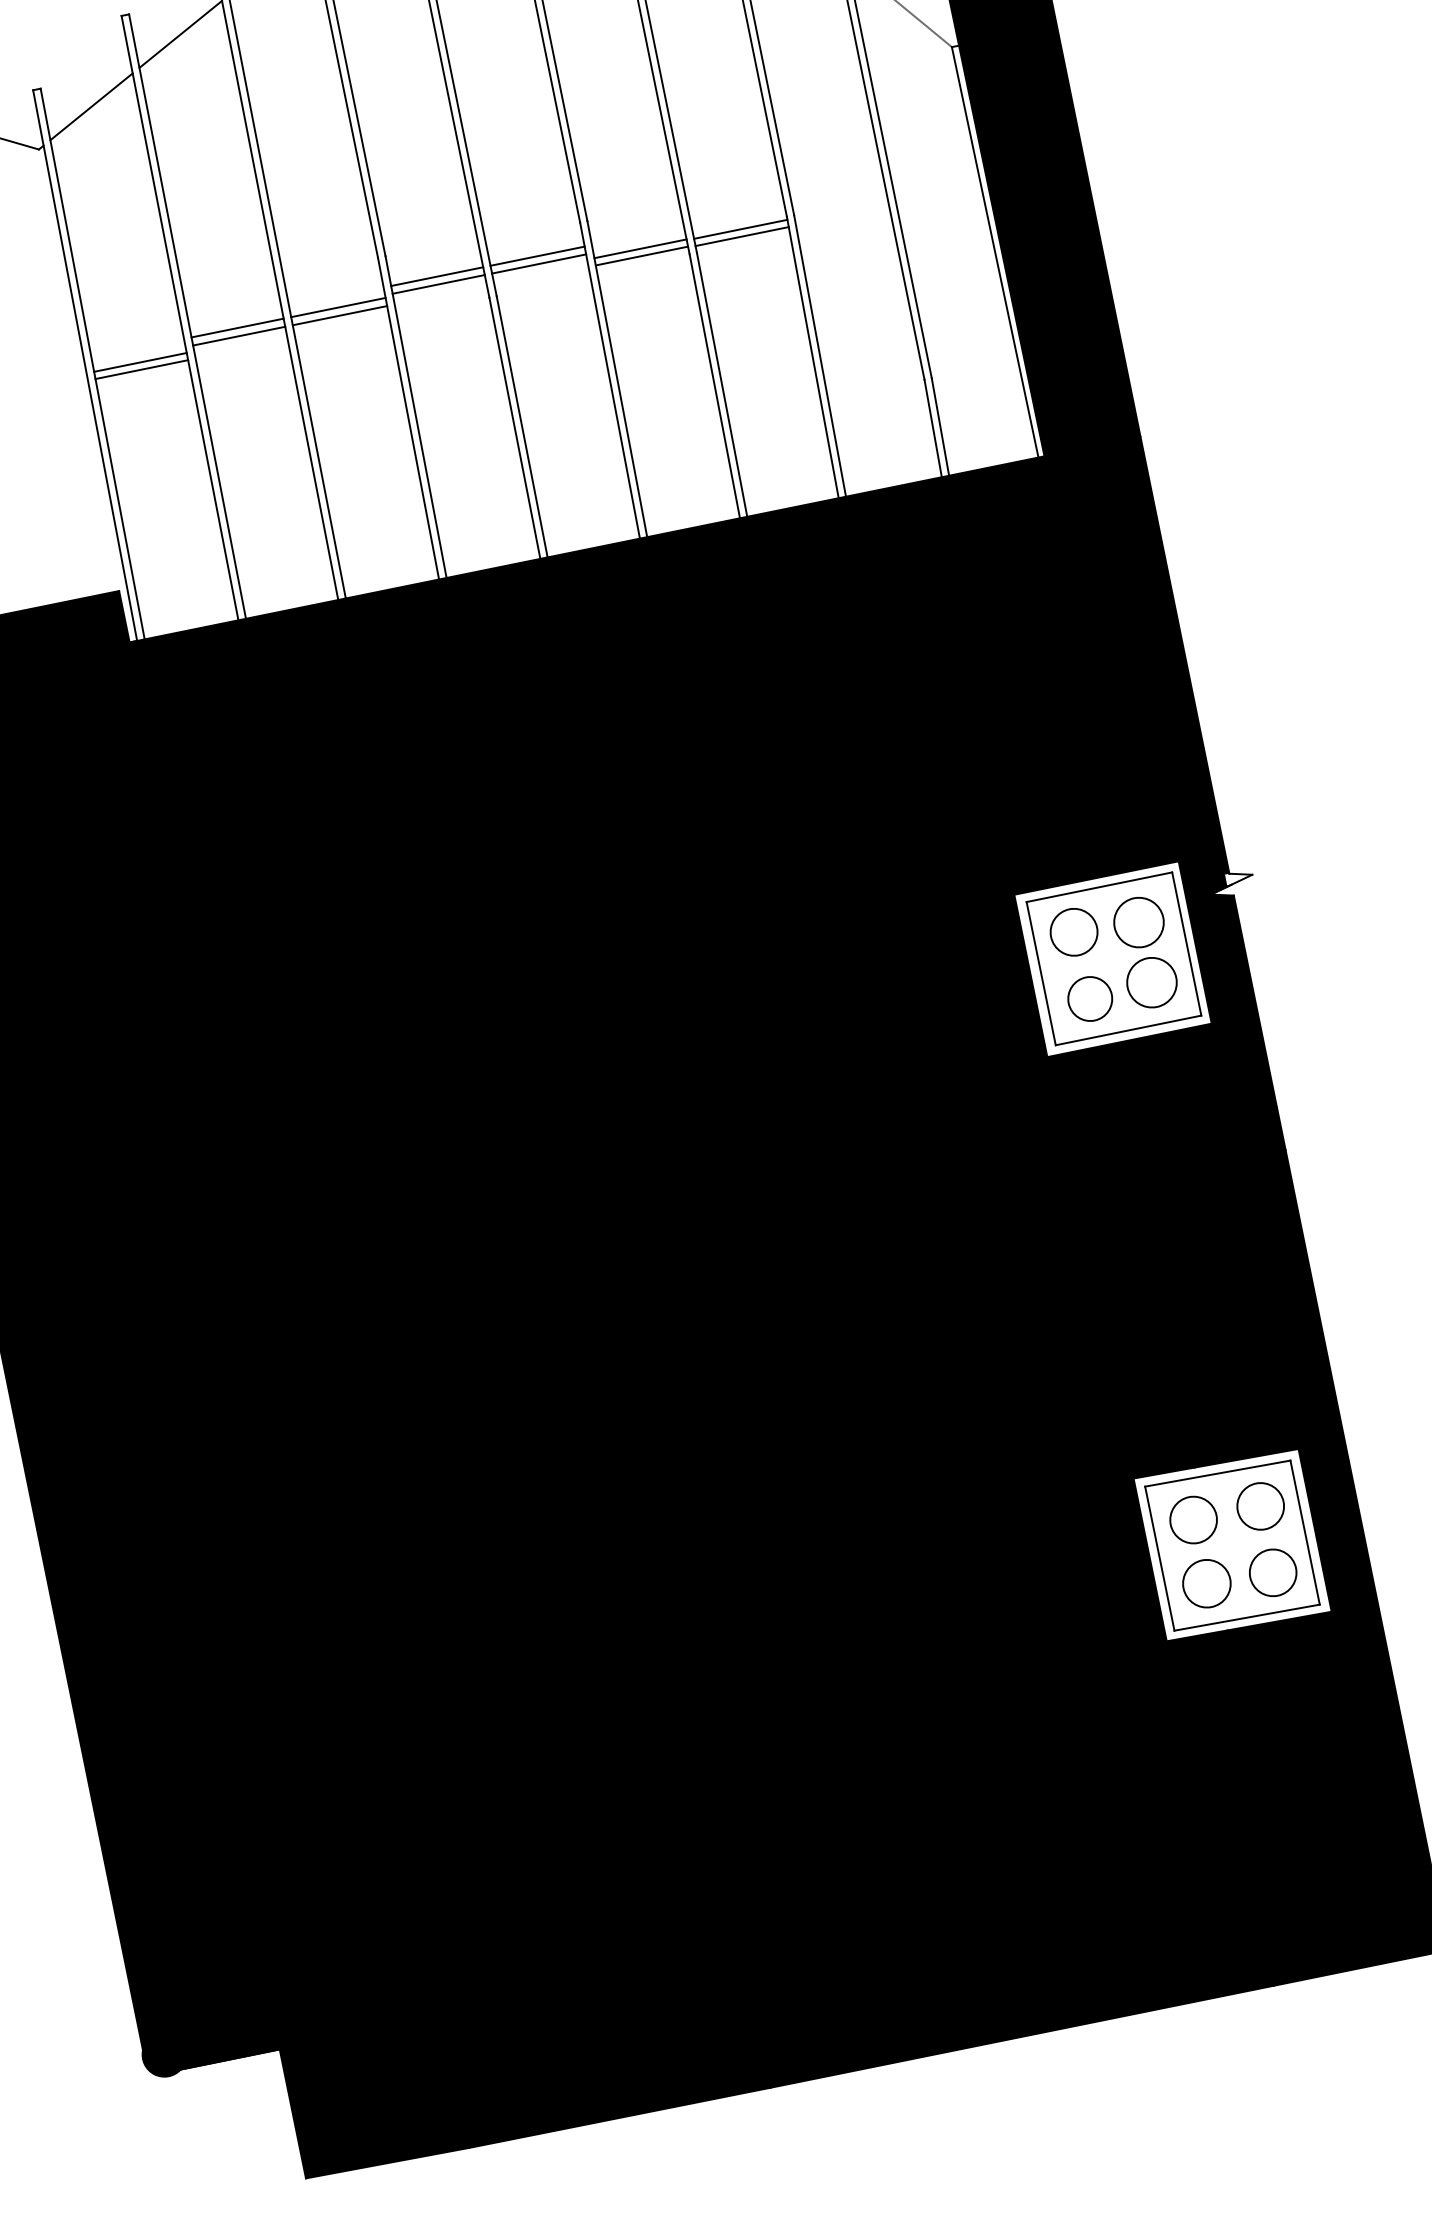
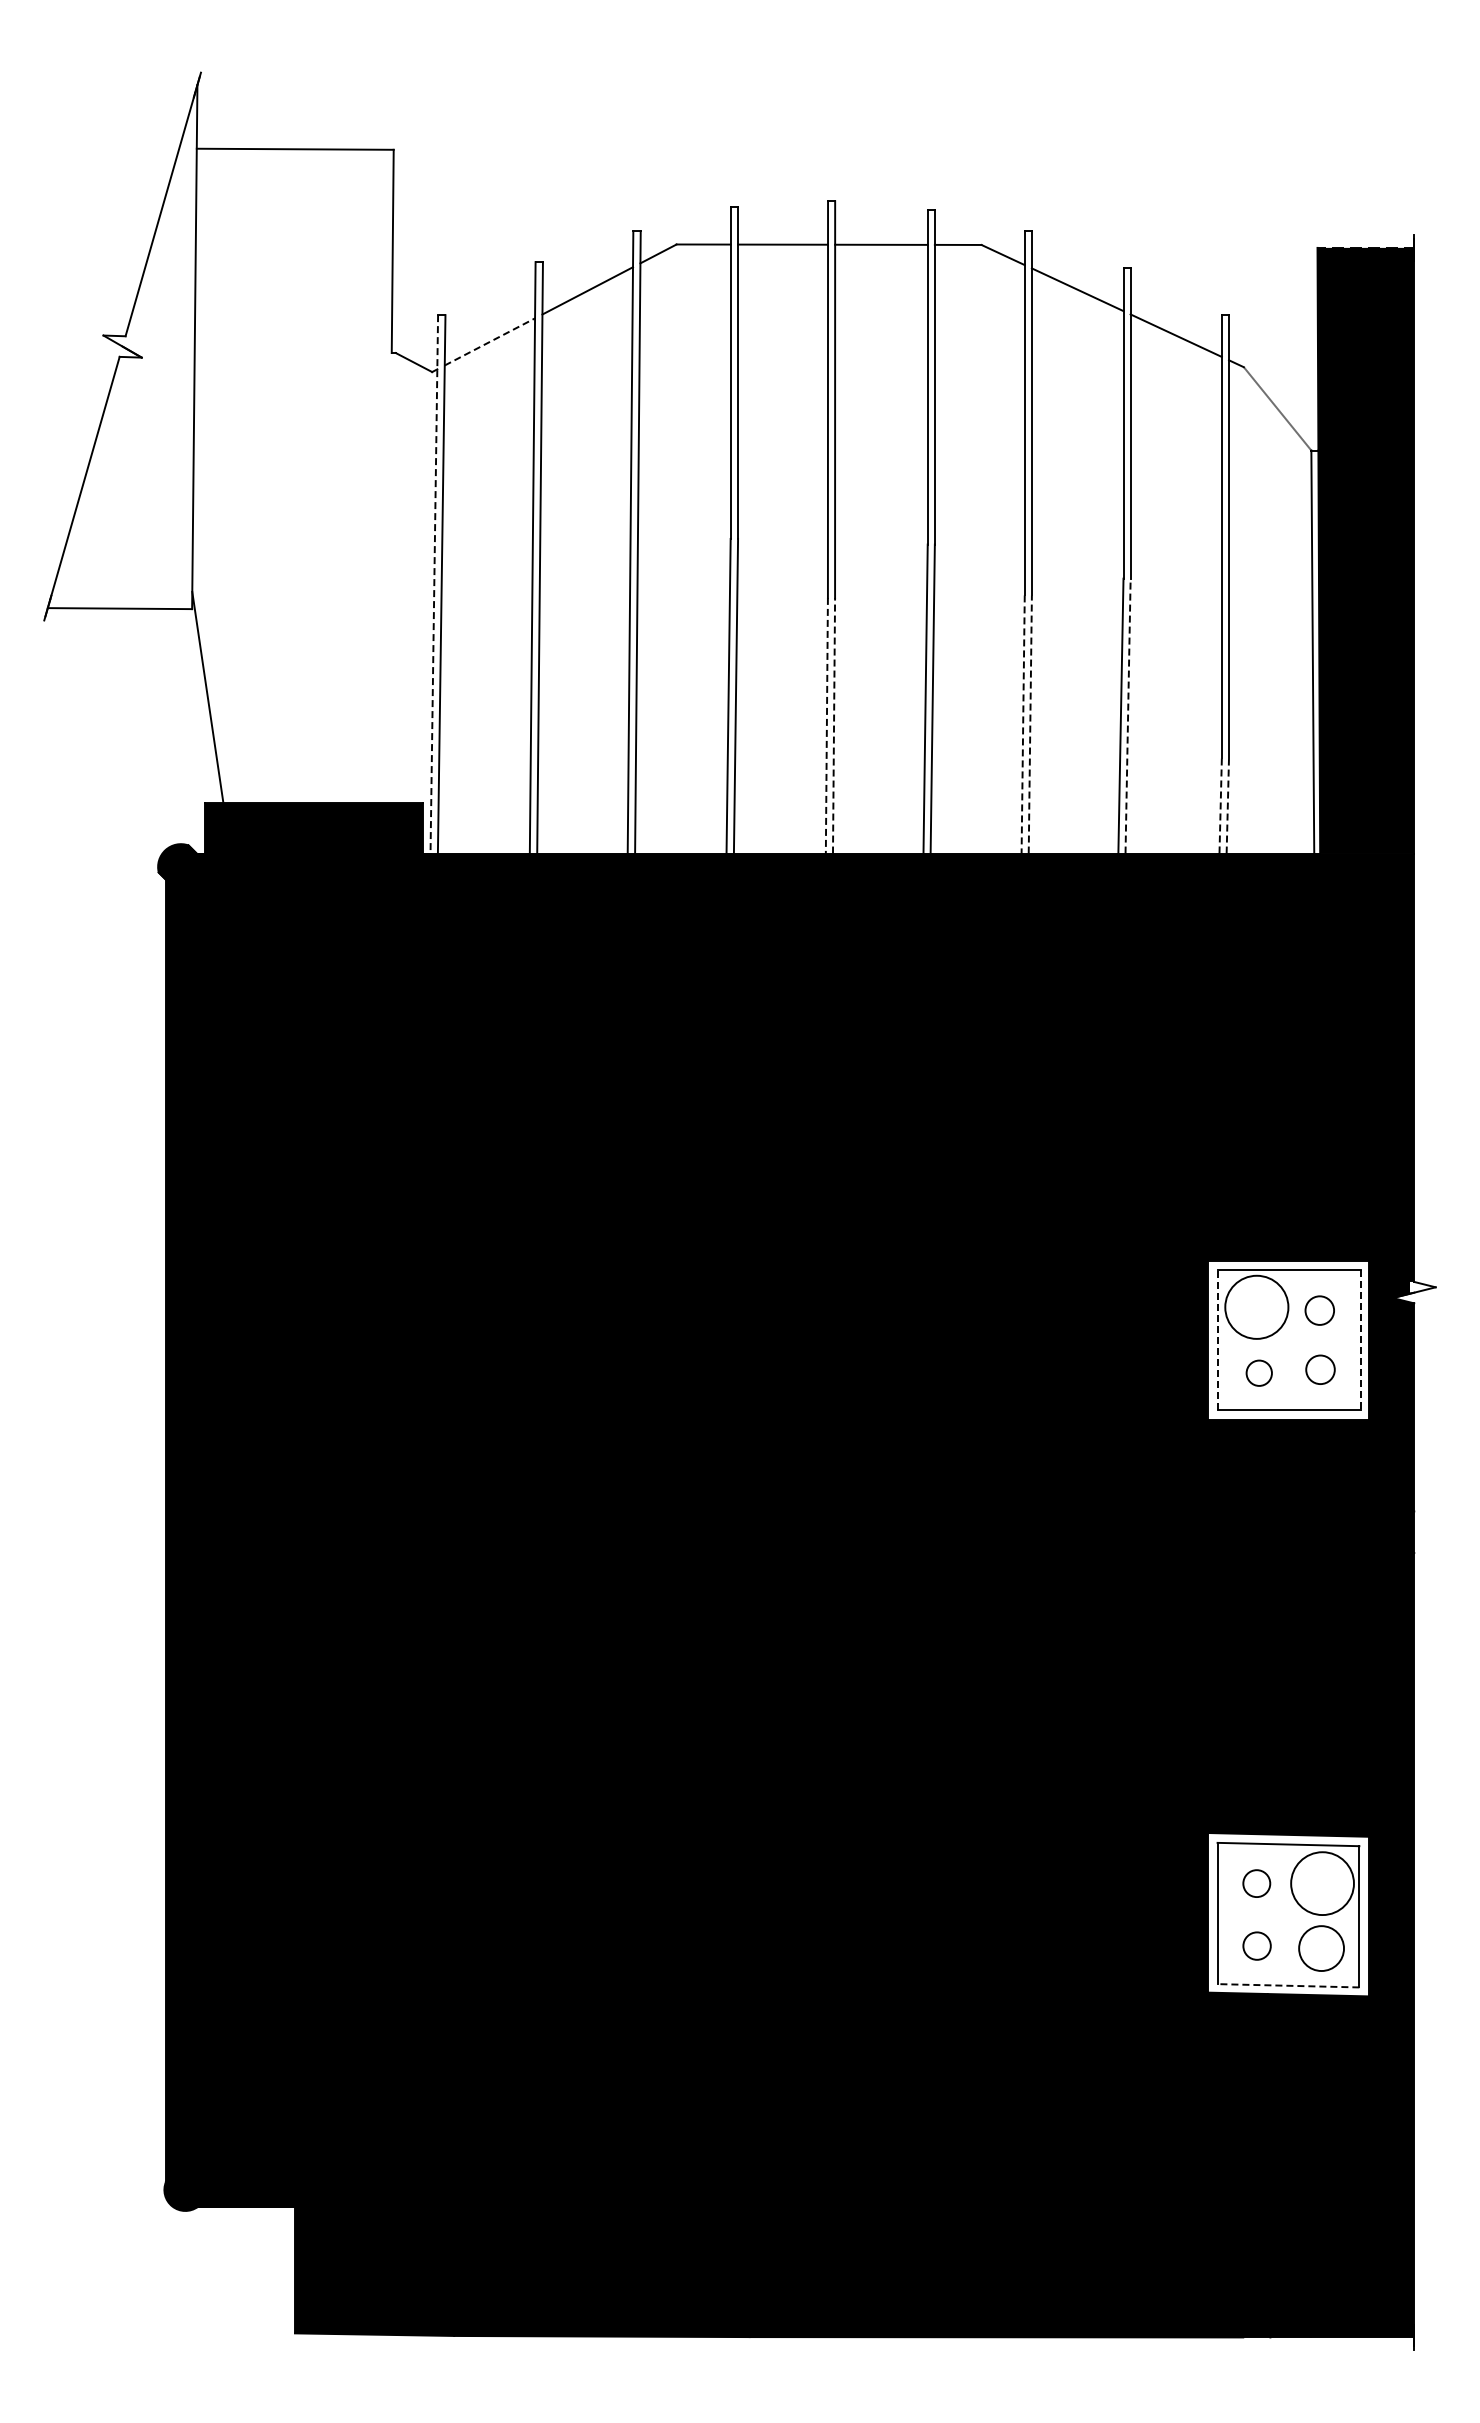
line: (91, 106) -> (489, 341), solid -> dashed
line: (740, 229) -> (1077, 581), removed
line: (742, 236) -> (1077, 588), removed
line: (640, 248) -> (979, 580), removed
line: (641, 255) -> (979, 587), removed
line: (537, 256) -> (881, 568), removed
line: (539, 263) -> (881, 575), removed
line: (436, 277) -> (782, 568), removed
line: (438, 284) -> (782, 575), removed
line: (338, 307) -> (683, 578), removed
line: (339, 316) -> (683, 586), removed
line: (237, 328) -> (584, 578), removed
line: (238, 336) -> (584, 586), removed
line: (820, 355) -> (1128, 715), solid -> dashed
line: (139, 362) -> (486, 591), removed
line: (85, 365) -> (434, 584), solid -> dashed
line: (141, 370) -> (486, 599), removed
line: (722, 383) -> (1030, 723), solid -> dashed
line: (715, 386) -> (1023, 724), solid -> dashed
line: (522, 426) -> (834, 725), solid -> dashed
line: (940, 427) -> (1227, 806), solid -> dashed
line: (514, 428) -> (826, 725), solid -> dashed
line: (933, 429) -> (1220, 806), solid -> dashed
circle: (1138, 922) -> (1319, 1310), size x0.6
circle: (1073, 931) -> (1256, 1306), size x1.4
line: (1186, 944) -> (1360, 1340), solid -> dashed
line: (1040, 973) -> (1217, 1339), solid -> dashed
circle: (1151, 982) -> (1320, 1369), size x0.6
circle: (1090, 999) -> (1259, 1373), size x0.6
circle: (1260, 1506) -> (1322, 1883), size x1.4
circle: (1193, 1519) -> (1256, 1883), size x0.6
circle: (1206, 1583) -> (1256, 1945), size x0.6
line: (1247, 1617) -> (1288, 1985), solid -> dashed

